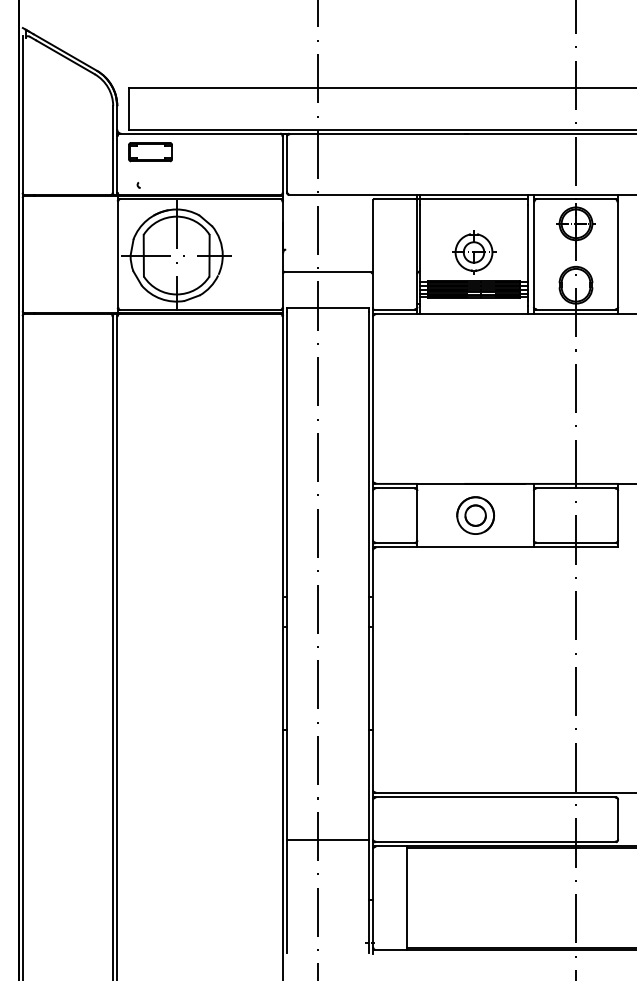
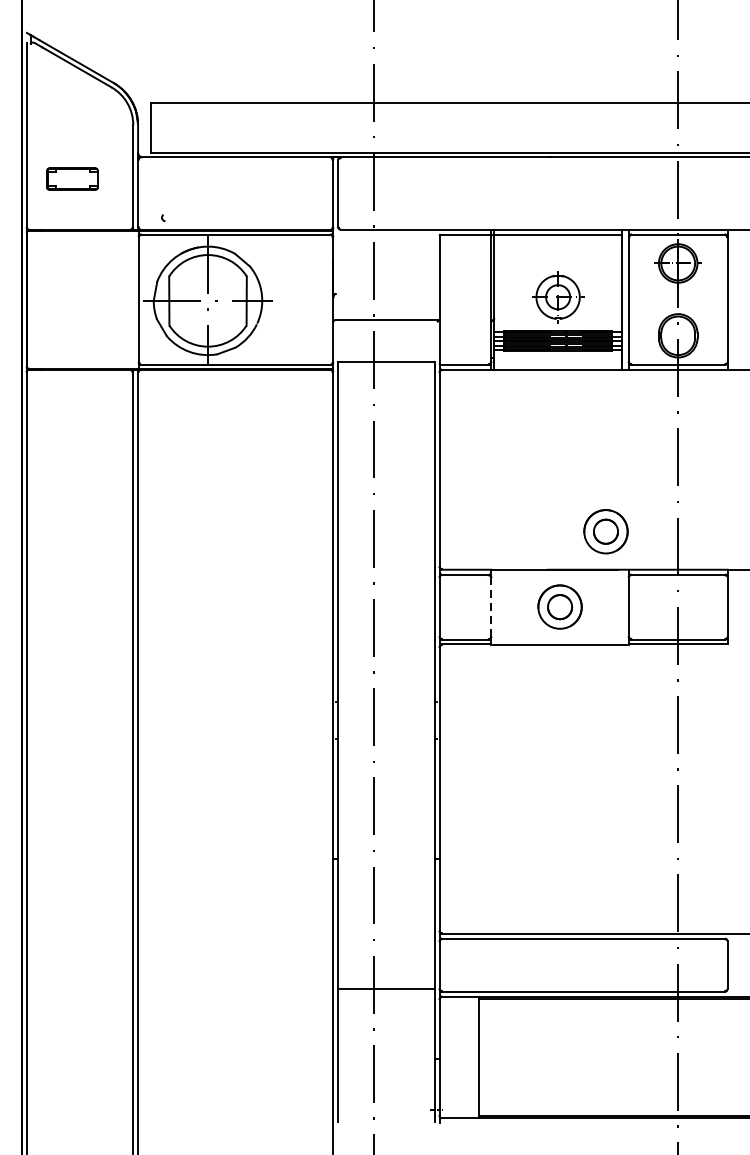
part: (150, 152) -> (72, 179), moved
part: (514, 451) -> (605, 531), added
line: (417, 515) -> (491, 606), solid -> dashed

